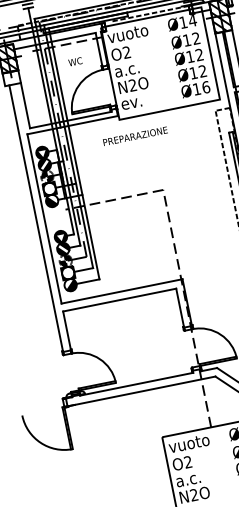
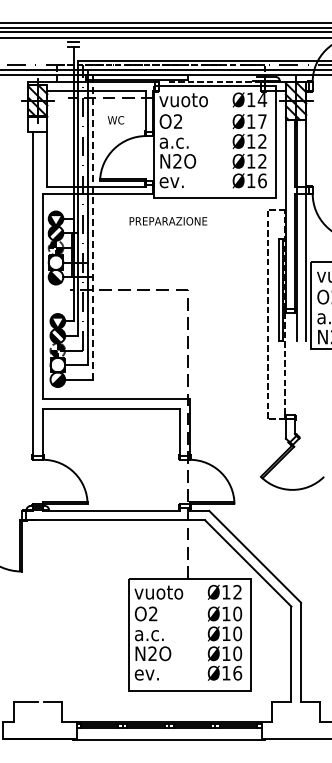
text: (196, 38) -> (262, 121), Ø12 -> Ø17
line: (73, 153) -> (92, 226), solid -> dashed

